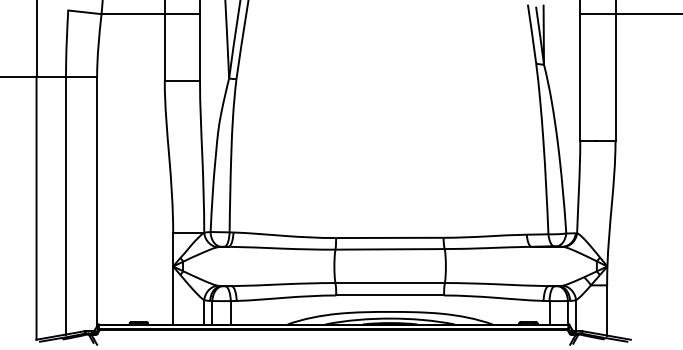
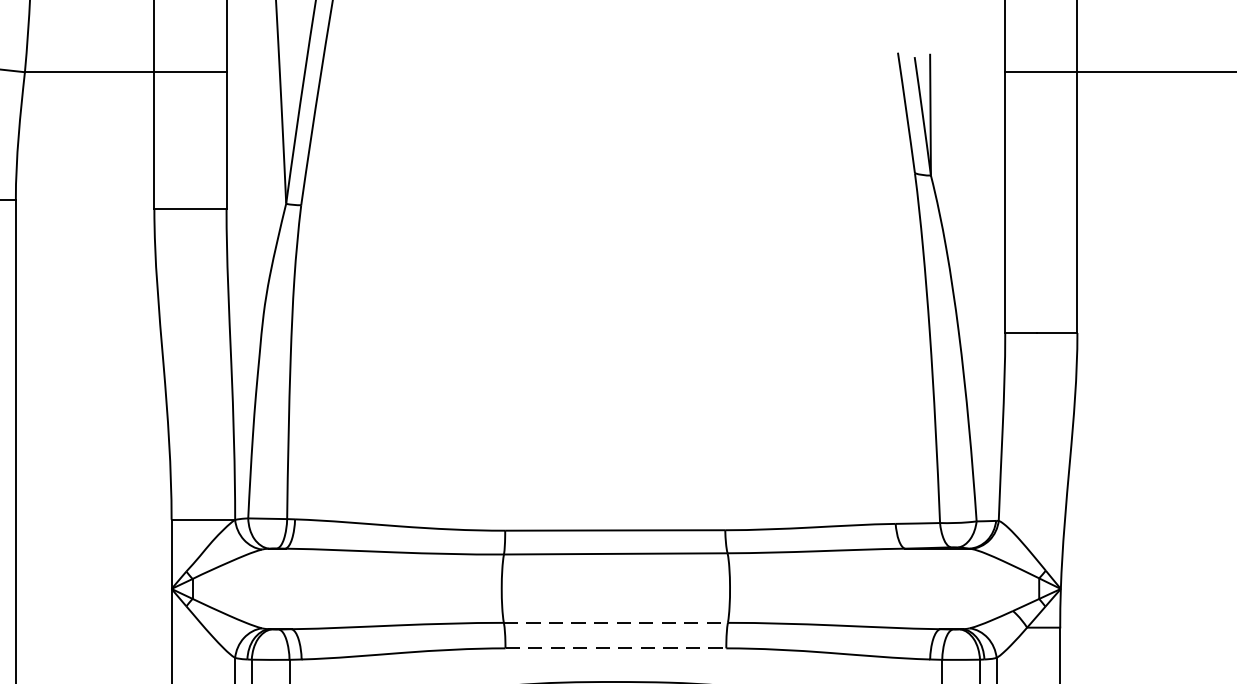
line: (390, 283) -> (616, 623), solid -> dashed
line: (390, 295) -> (616, 648), solid -> dashed

